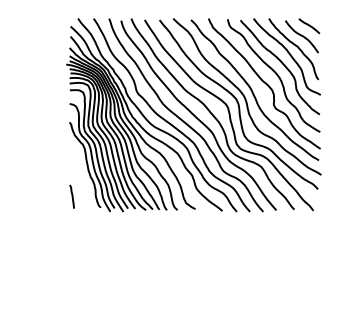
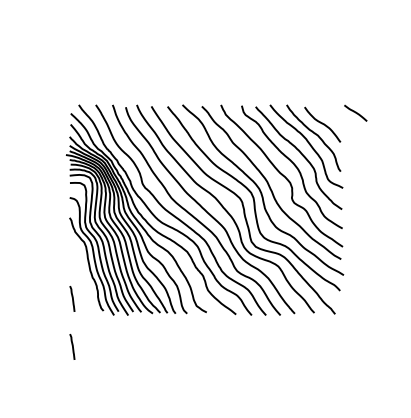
line: (309, 25) -> (355, 112), moved
line: (72, 240) -> (72, 346), added

